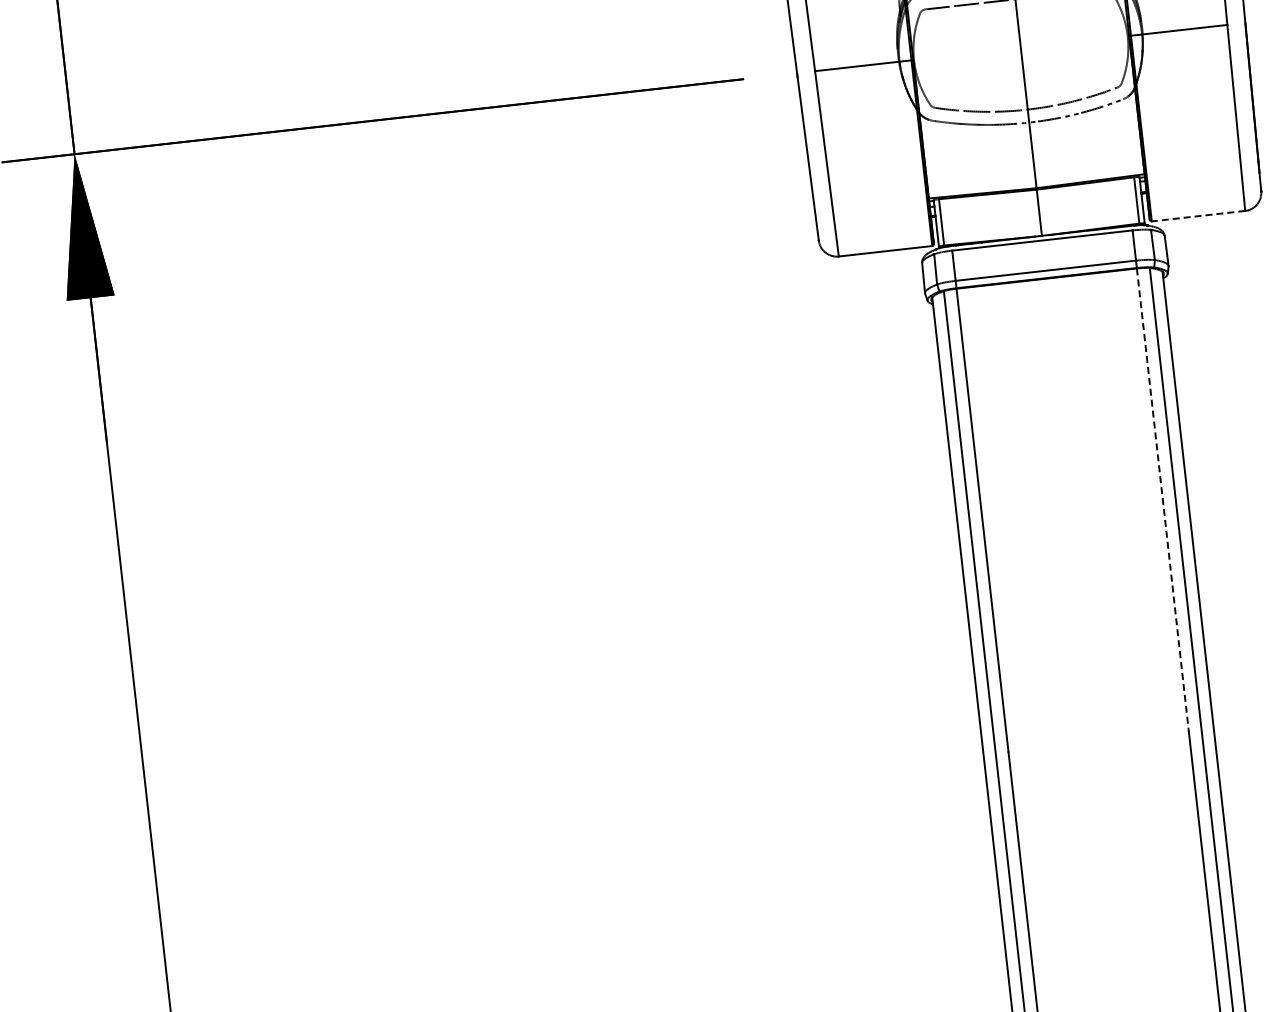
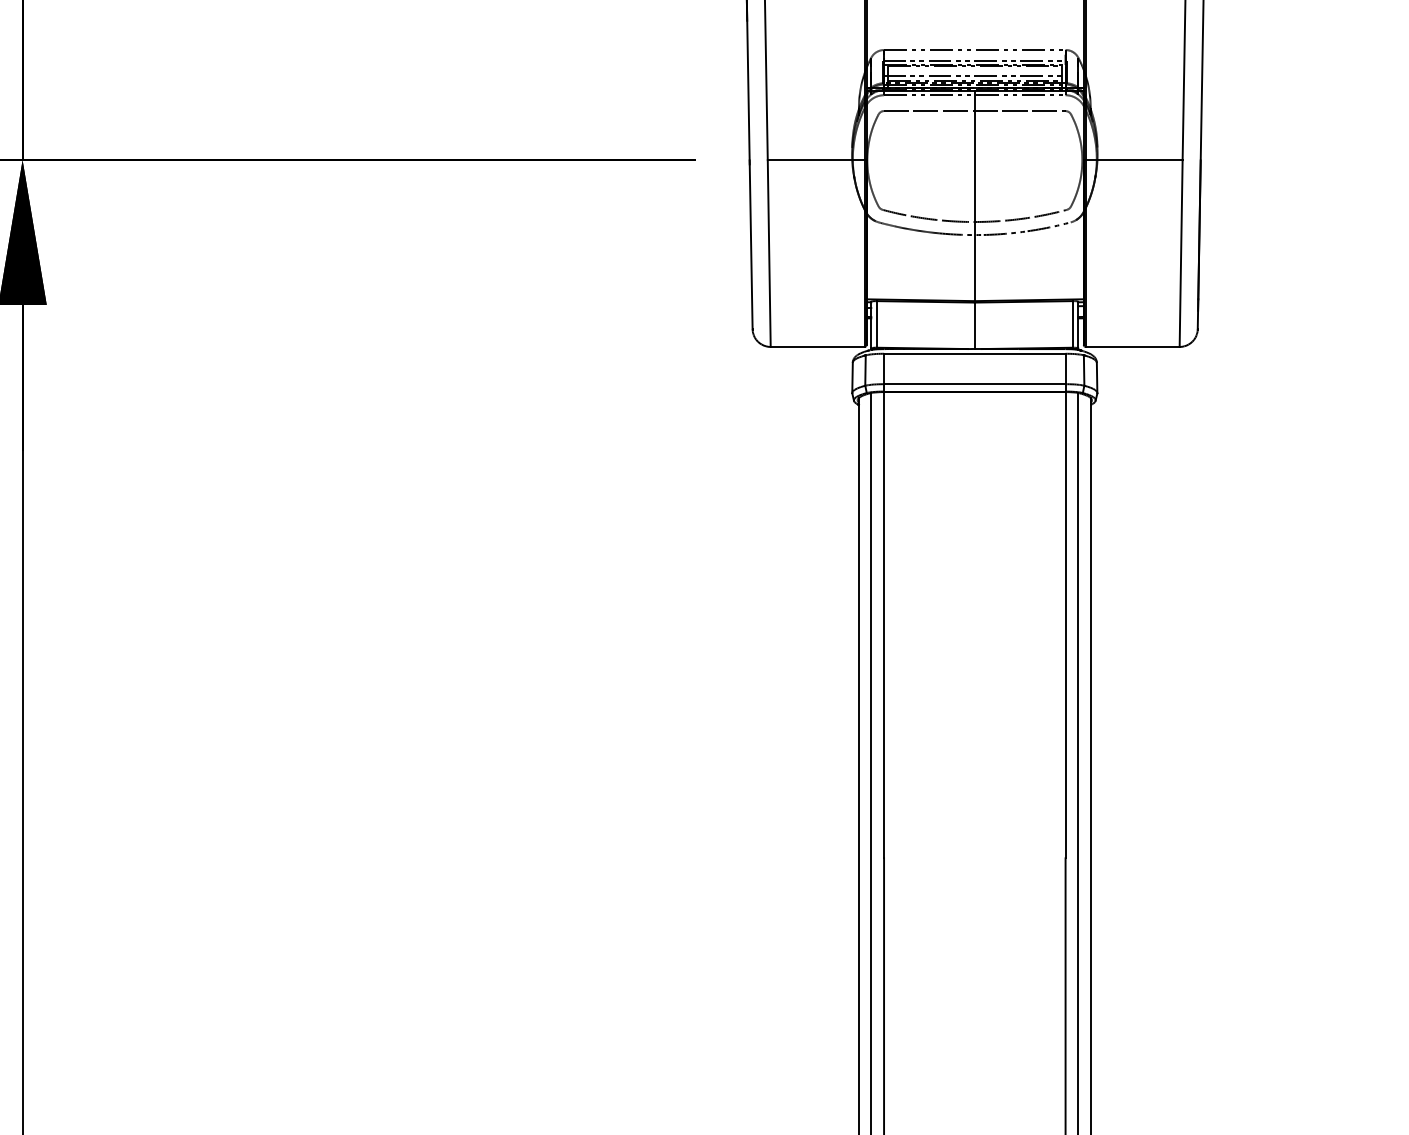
line: (1198, 215) -> (1132, 346), dashed -> solid
line: (1162, 500) -> (1065, 625), dashed -> solid

